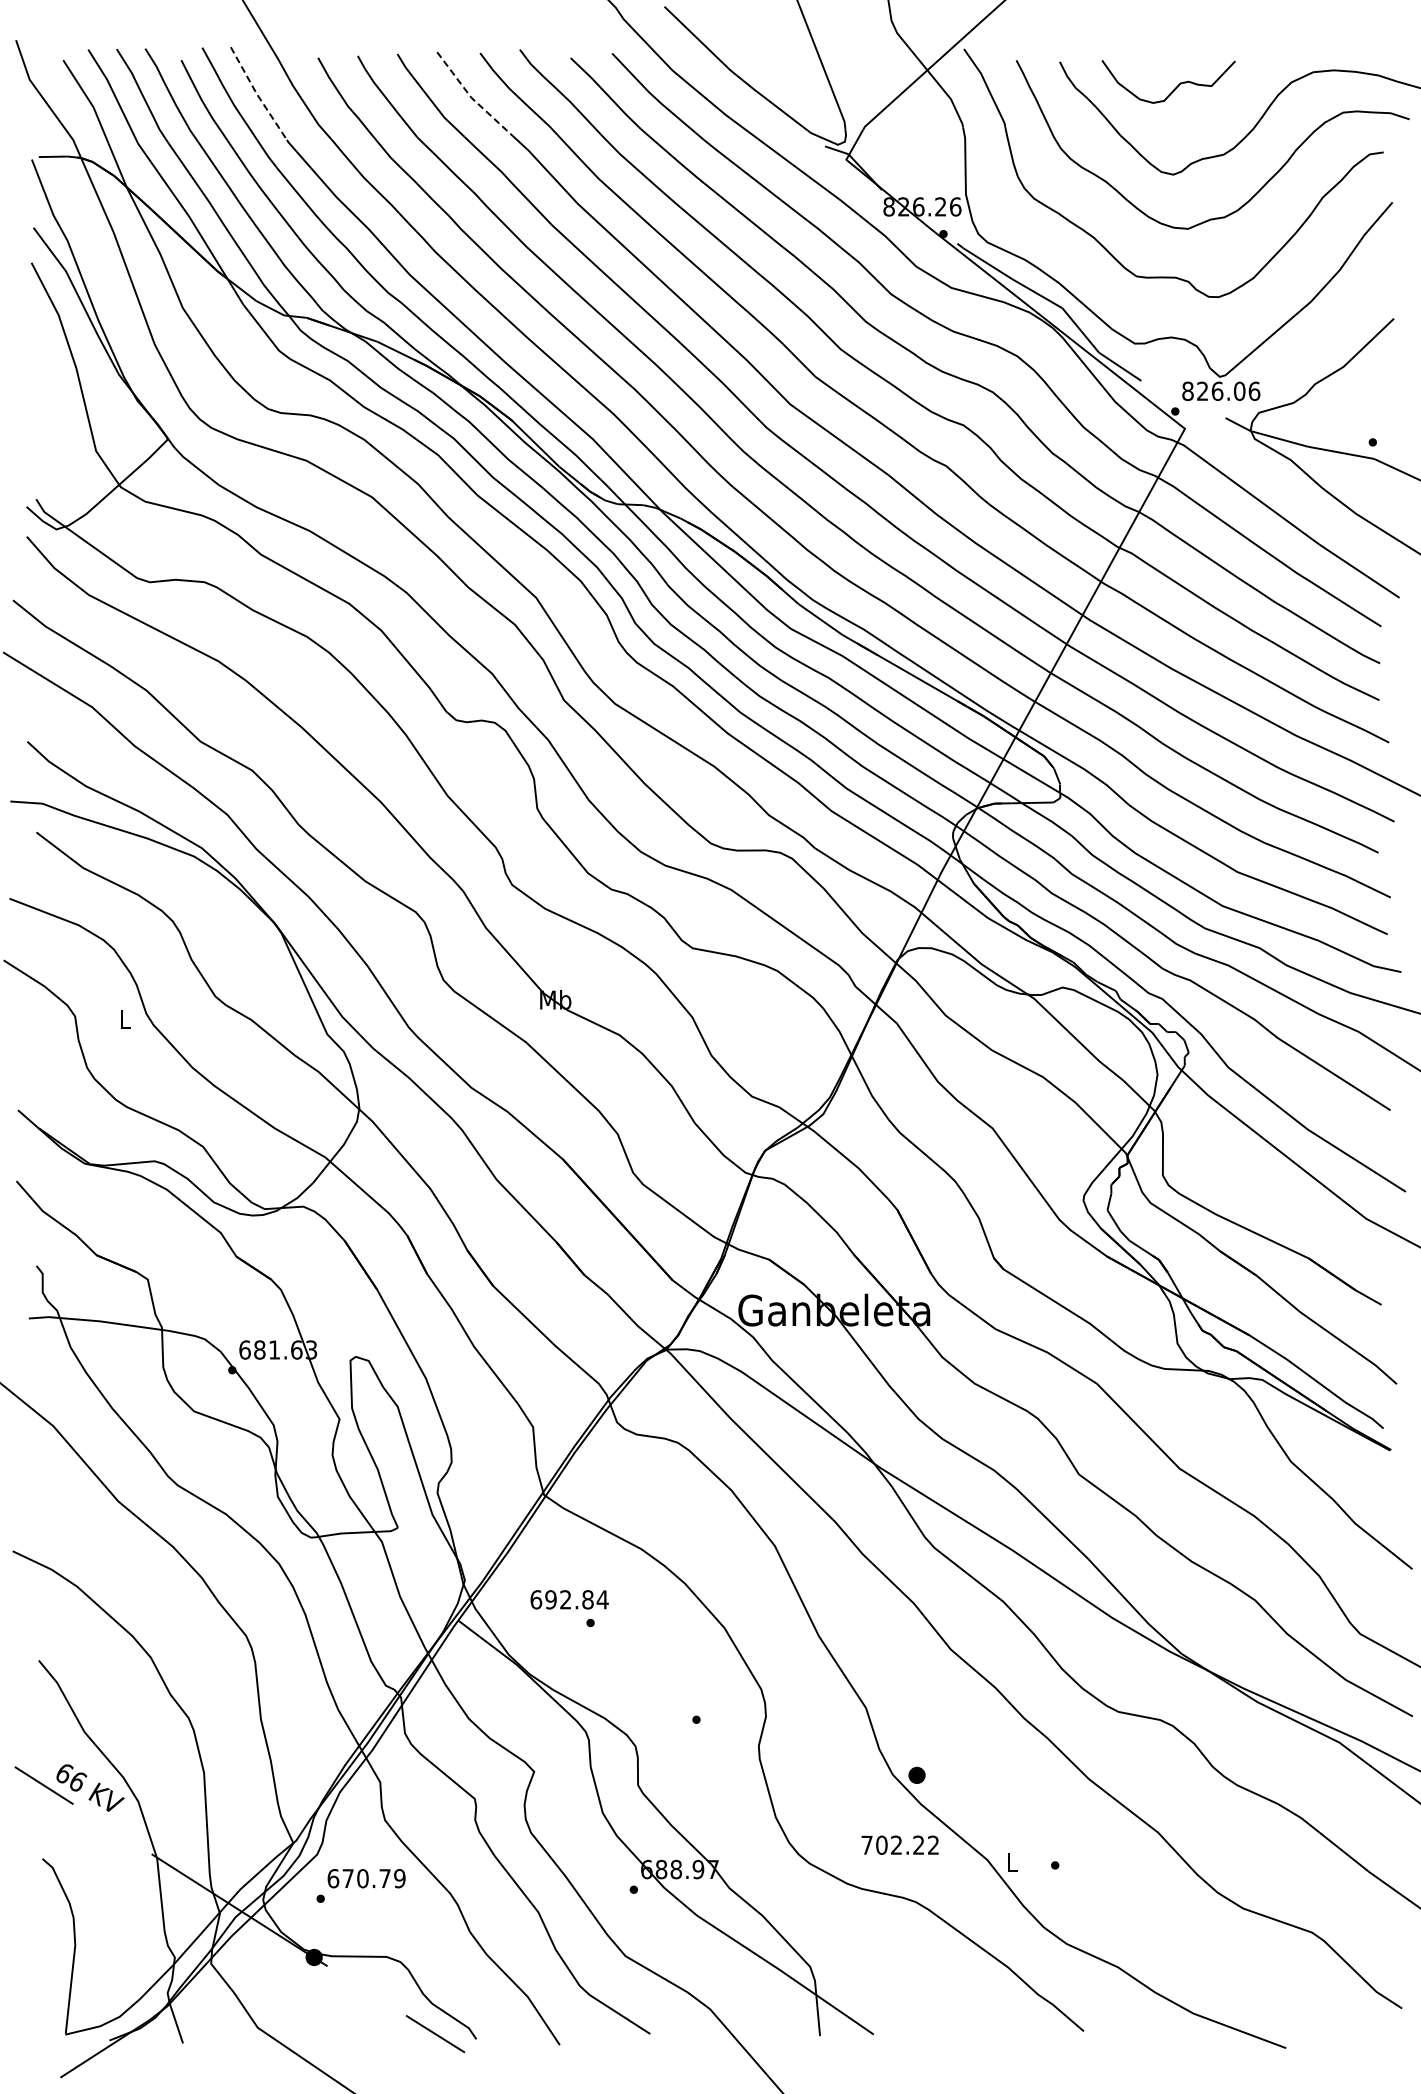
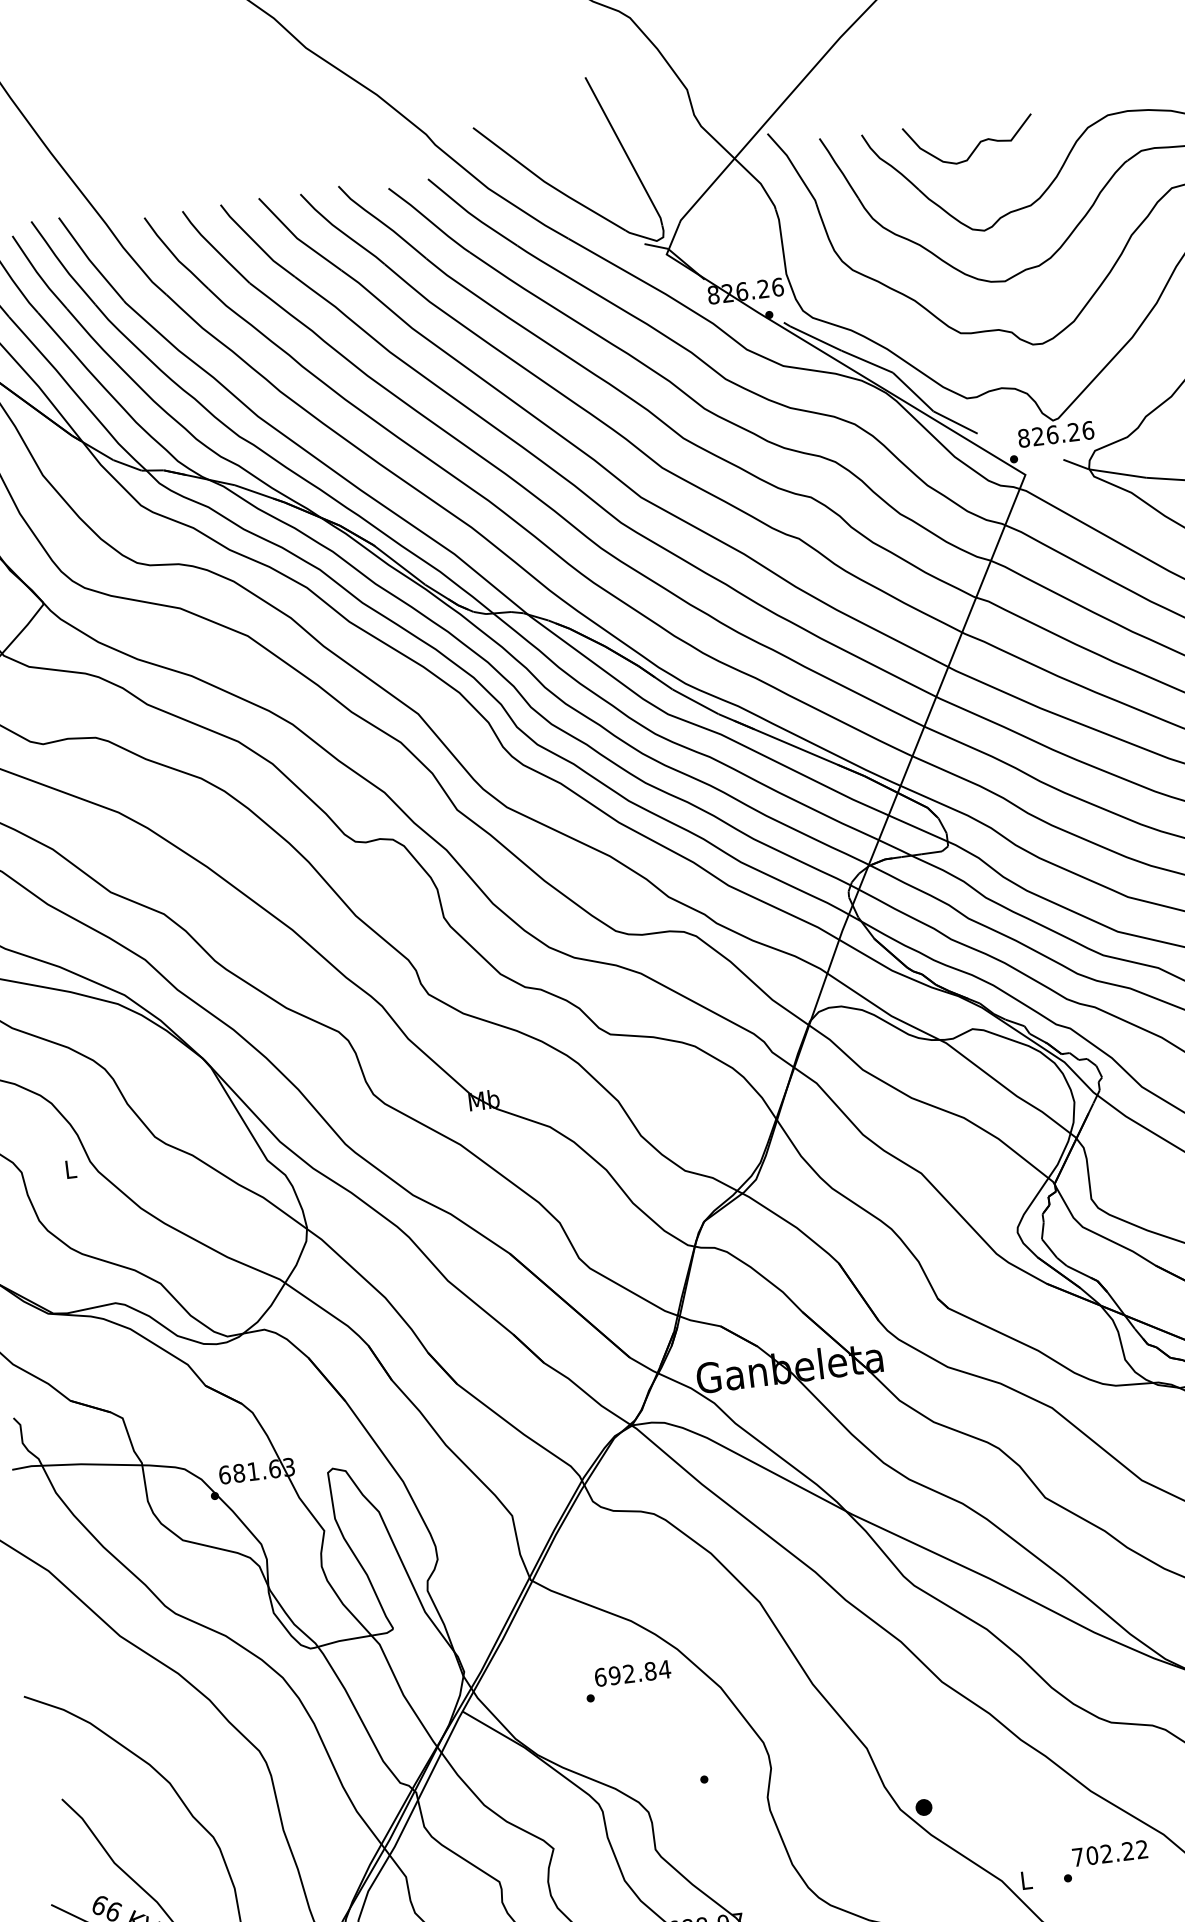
line: (257, 94) -> (90, 260), dashed -> solid
line: (471, 97) -> (297, 238), dashed -> solid
text: (1239, 390) -> (1073, 431), 826.06 -> 826.26
text: (569, 1599) -> (632, 1673), moved
text: (899, 1844) -> (1109, 1852), moved

